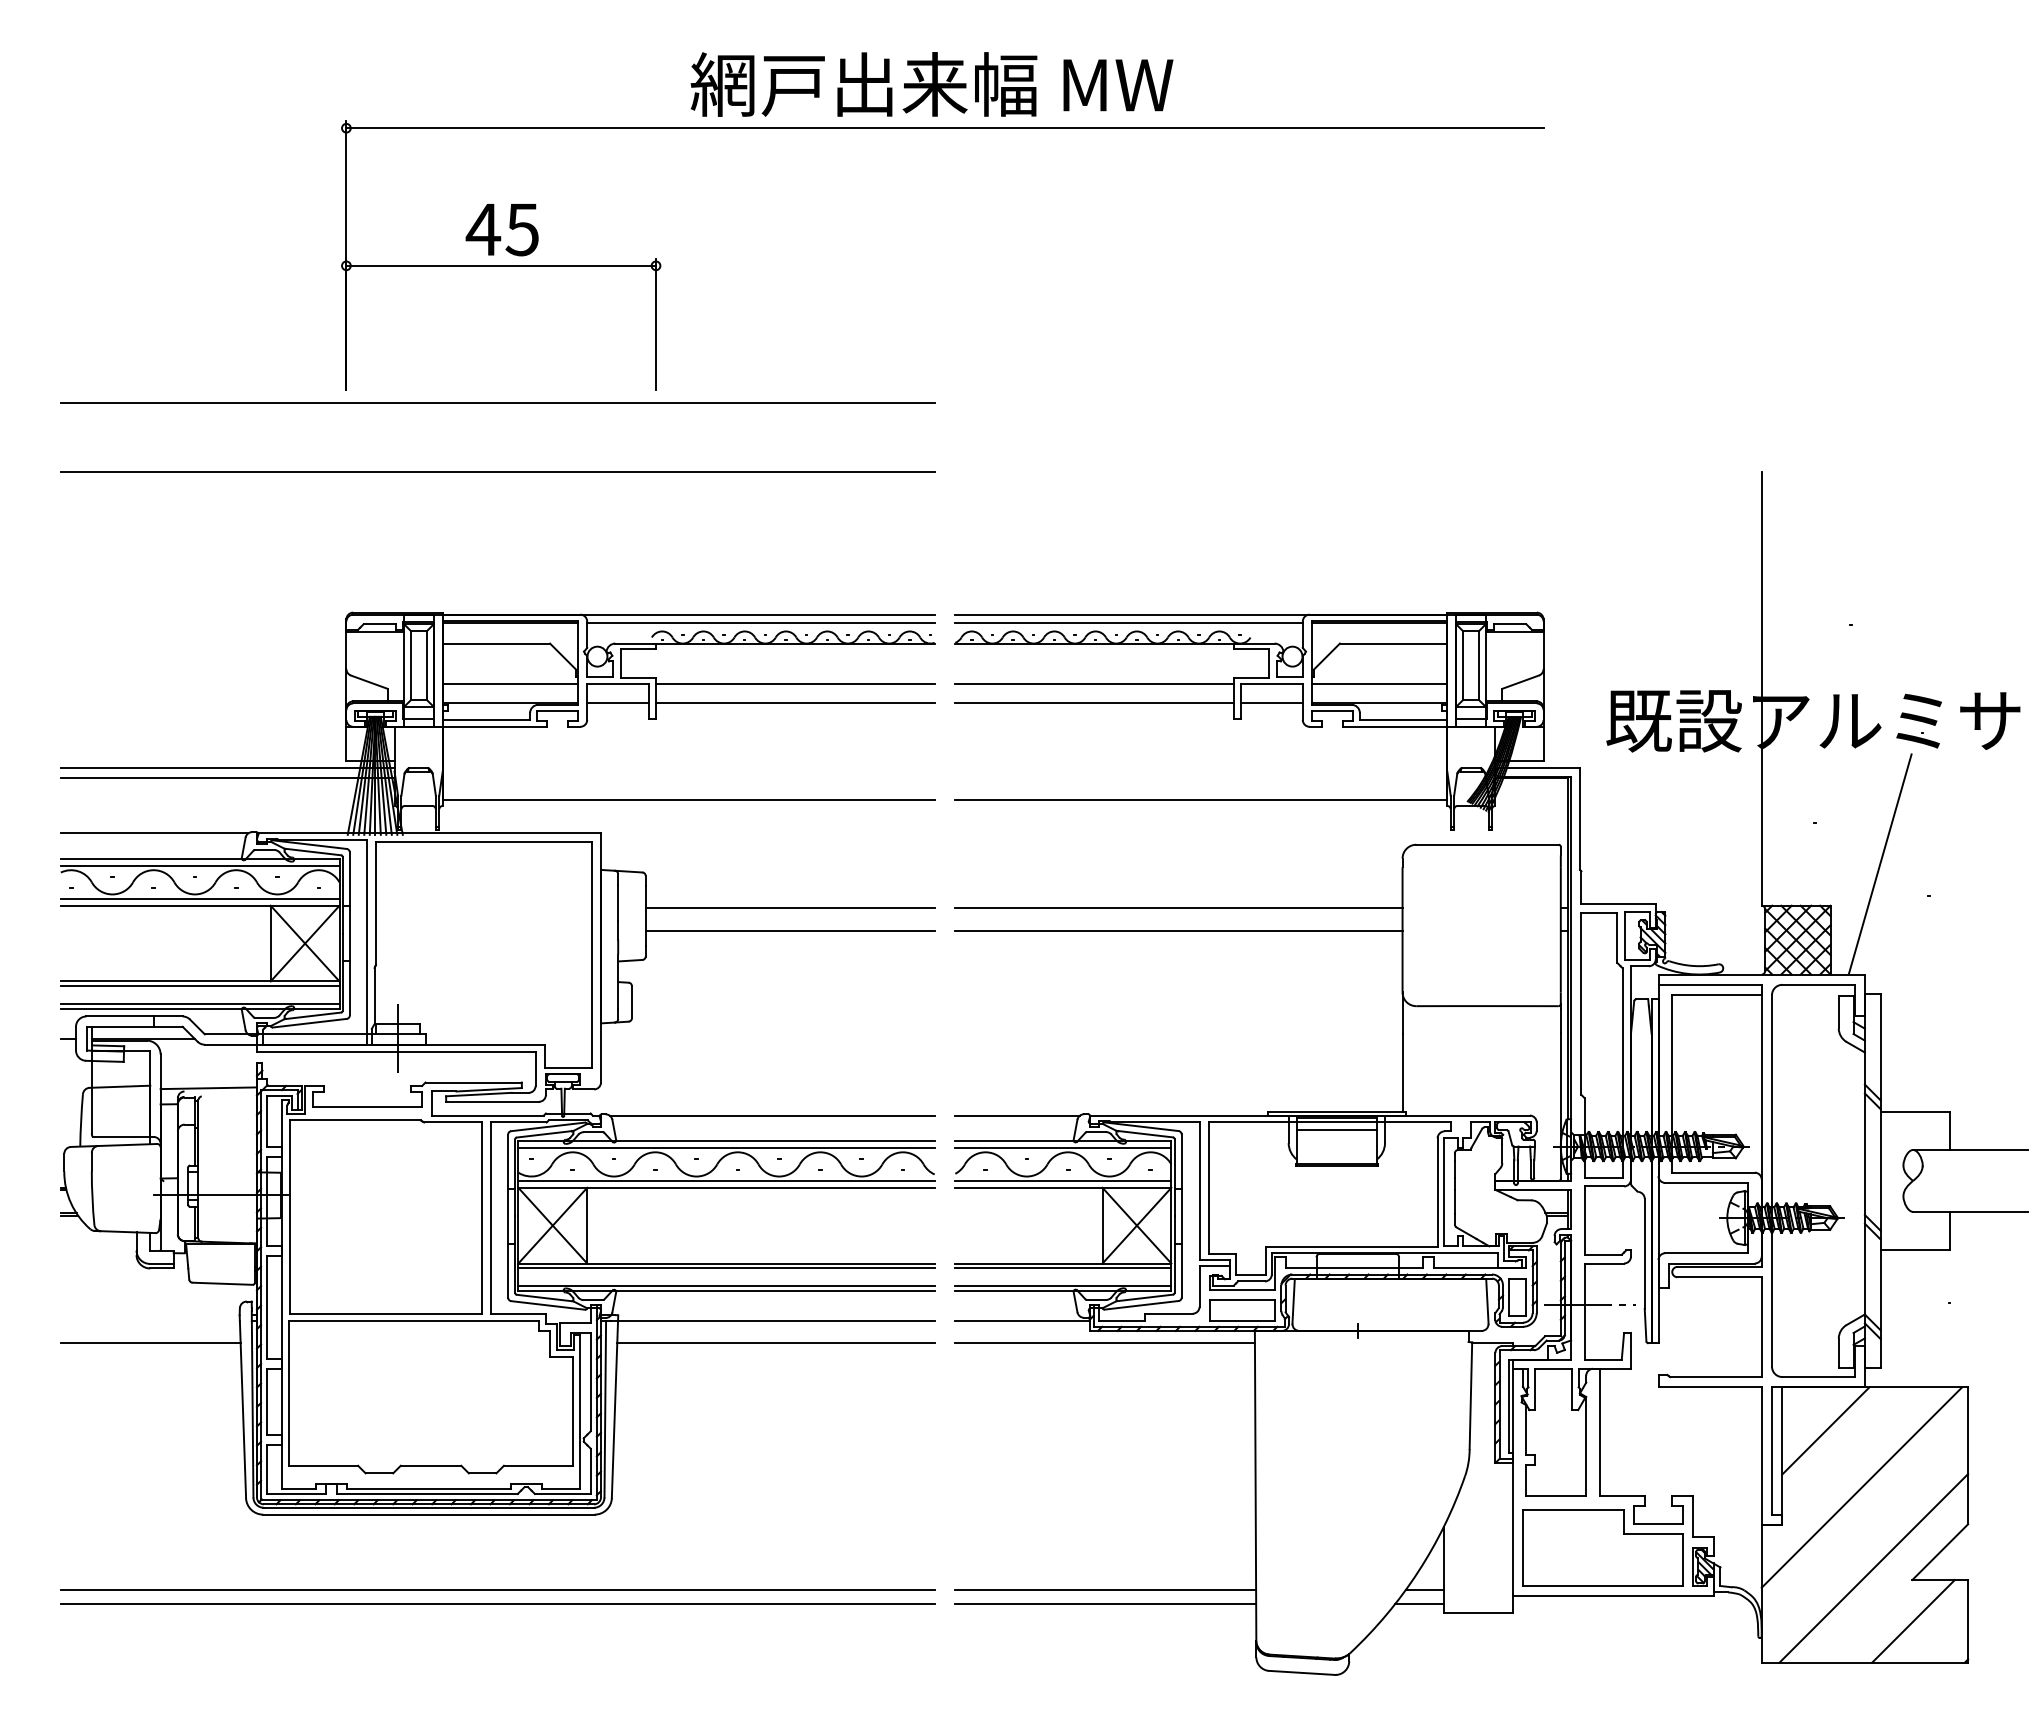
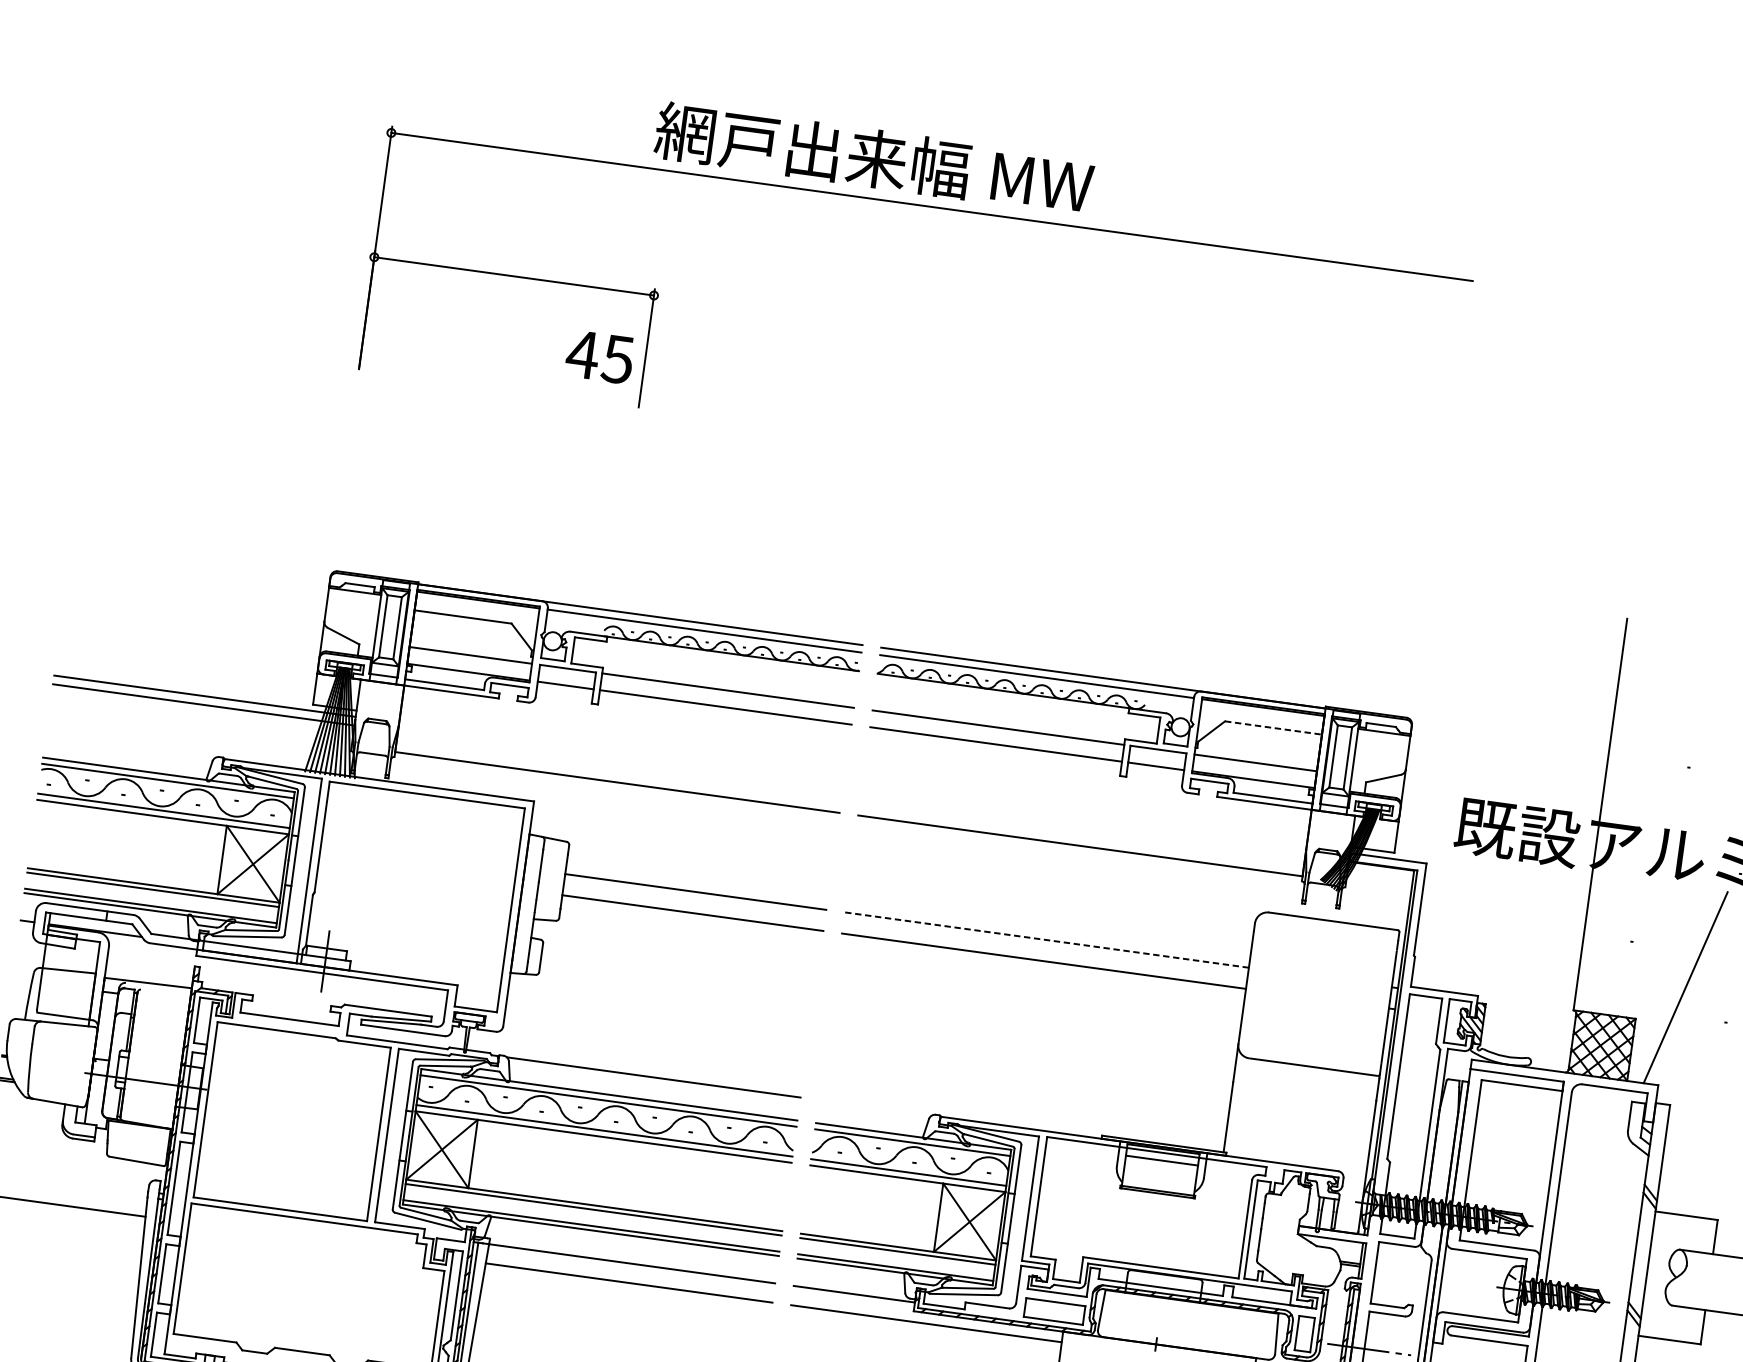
text: (931, 84) -> (873, 158), moved
text: (501, 230) -> (599, 357), moved
line: (497, 403) -> (493, 400), removed
line: (497, 472) -> (485, 462), removed
line: (1393, 643) -> (1273, 727), solid -> dashed
line: (154, 833) -> (130, 746), removed
line: (1178, 907) -> (1046, 939), solid -> dashed
line: (1017, 1115) -> (875, 1107), removed

